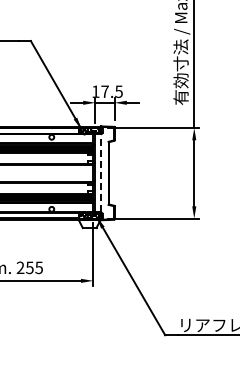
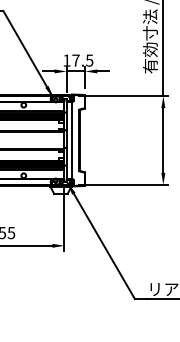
line: (100, 172) -> (71, 139), dashed -> solid

